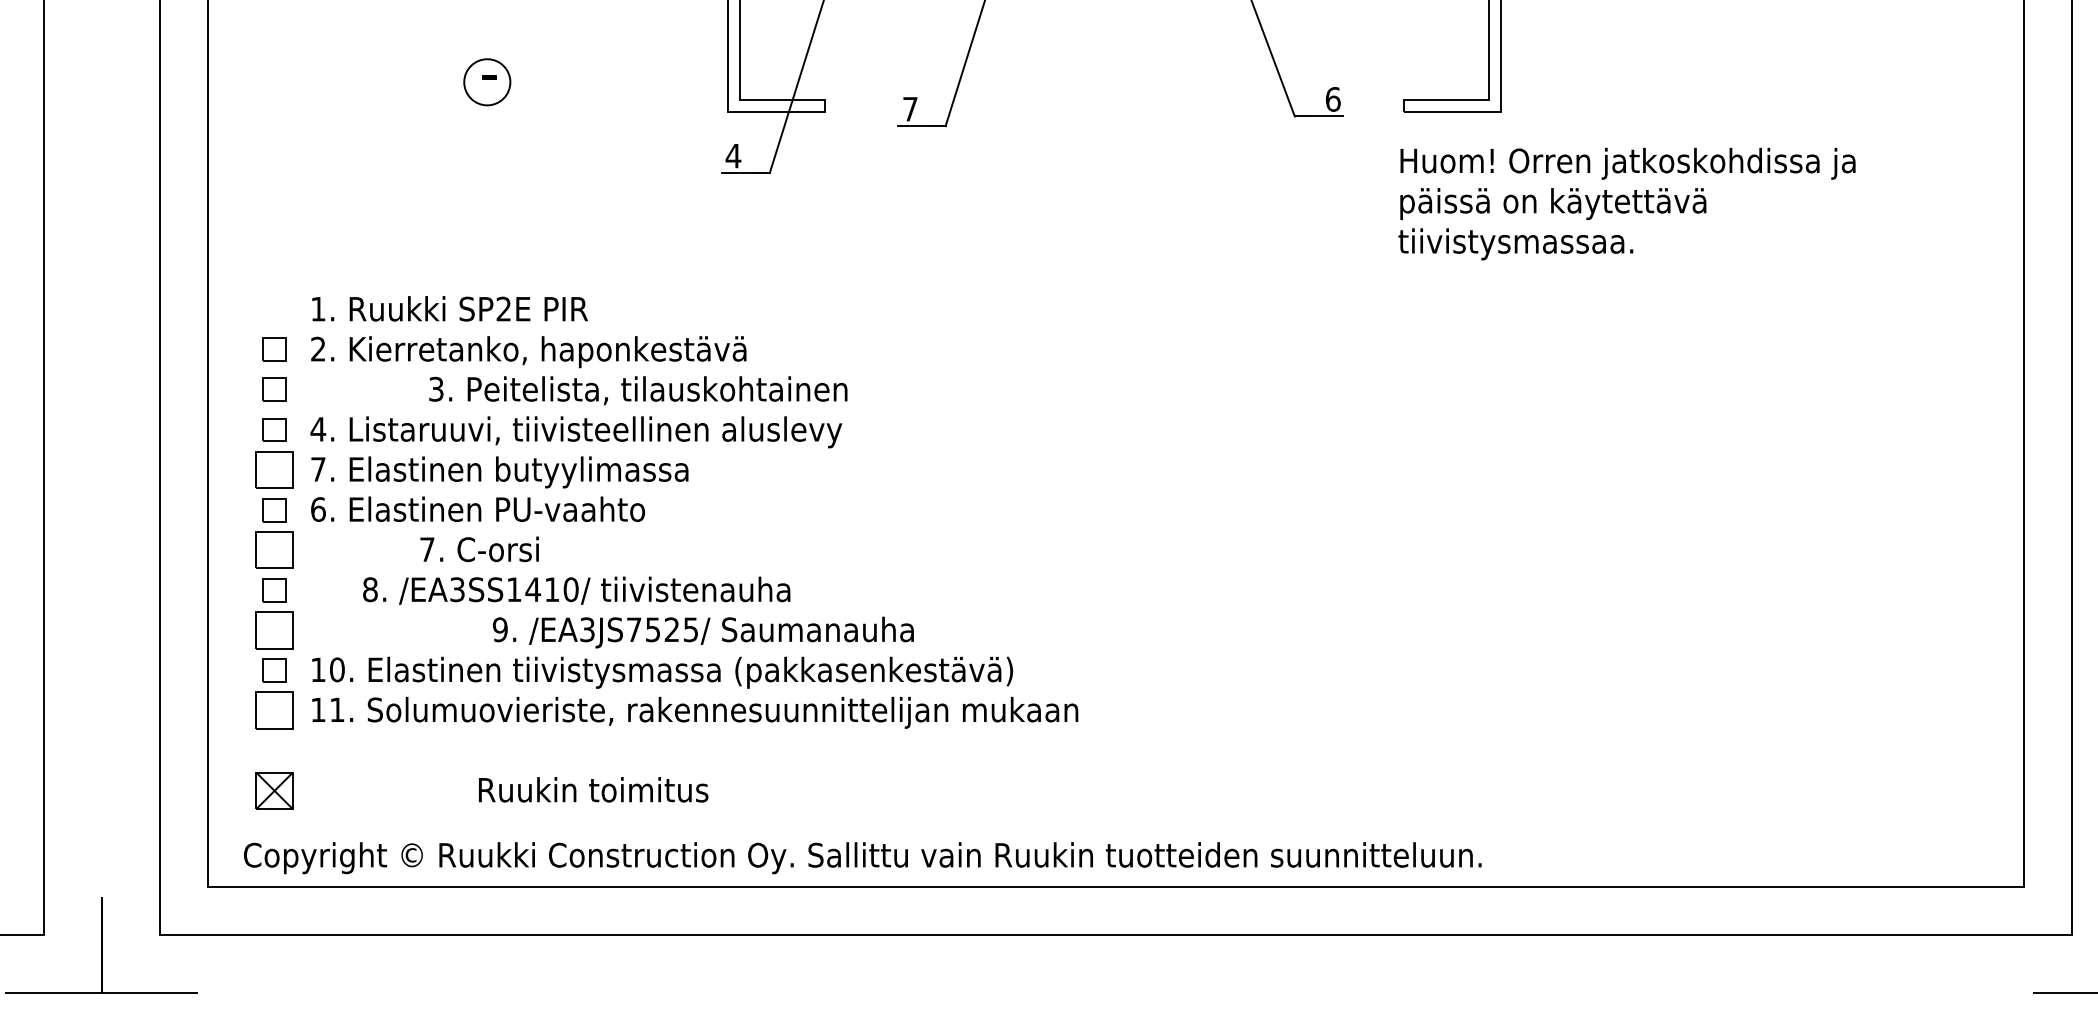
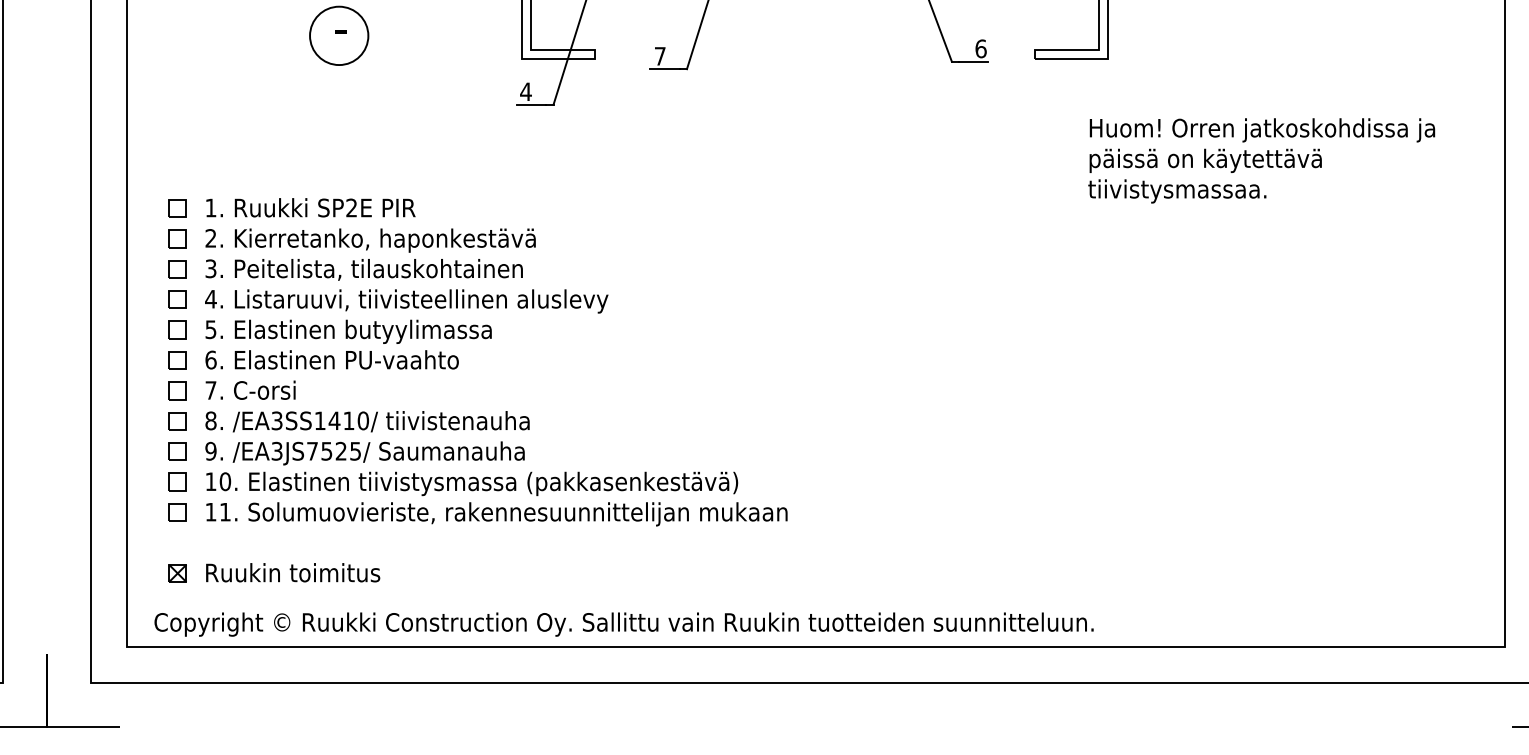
circle: (486, 81) -> (338, 35), size x1.67
text: (1626, 203) -> (1261, 160), moved
part: (274, 309) -> (177, 208), added
text: (638, 390) -> (364, 269), moved
text: (318, 469) -> (211, 329), 7. -> 5.
part: (274, 470) -> (177, 330), size x0.62
text: (479, 549) -> (250, 390), moved
part: (274, 550) -> (177, 391), size x0.62
text: (576, 590) -> (367, 421), moved
part: (274, 630) -> (177, 451), size x0.62
text: (703, 632) -> (365, 453), moved
part: (274, 710) -> (177, 512), size x0.62
text: (593, 789) -> (293, 572), moved
part: (274, 790) -> (177, 573), size x0.62

